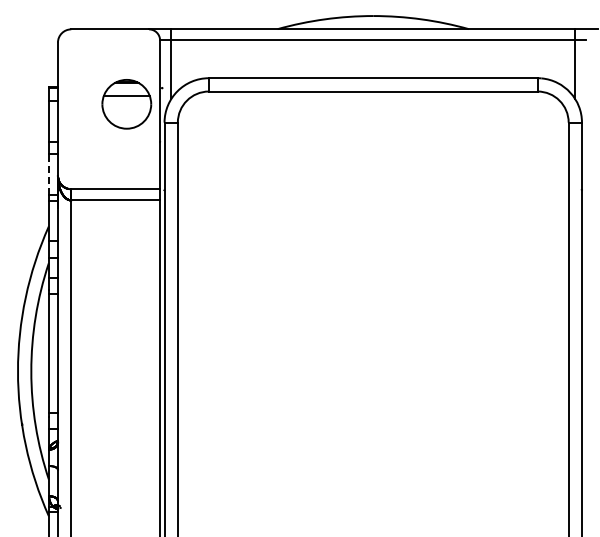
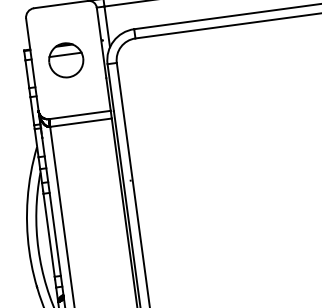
part: (126, 104) -> (66, 60), moved
line: (49, 174) -> (32, 110), dashed -> solid

